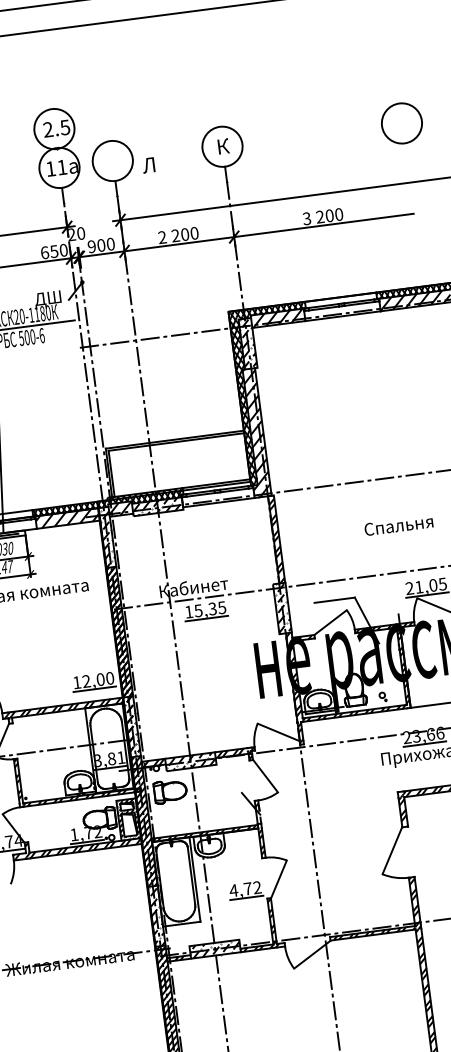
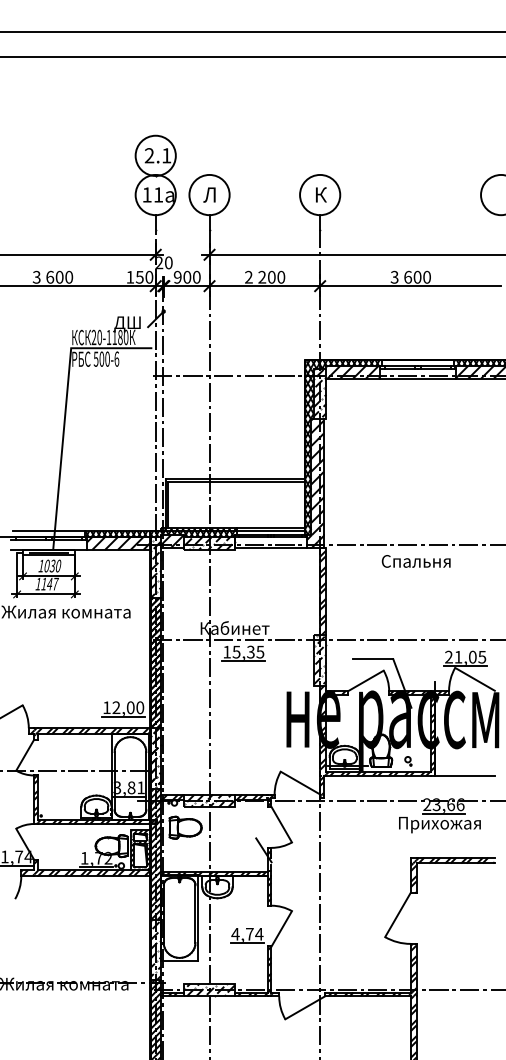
text: (65, 127) -> (166, 155), 2.5 -> 2.1
text: (148, 164) -> (209, 194), moved
text: (320, 216) -> (408, 276), 200 -> 600
text: (44, 251) -> (130, 276), 650 -> 150
text: (398, 525) -> (415, 561), moved
text: (257, 886) -> (259, 933), 4,72 -> 4,74

